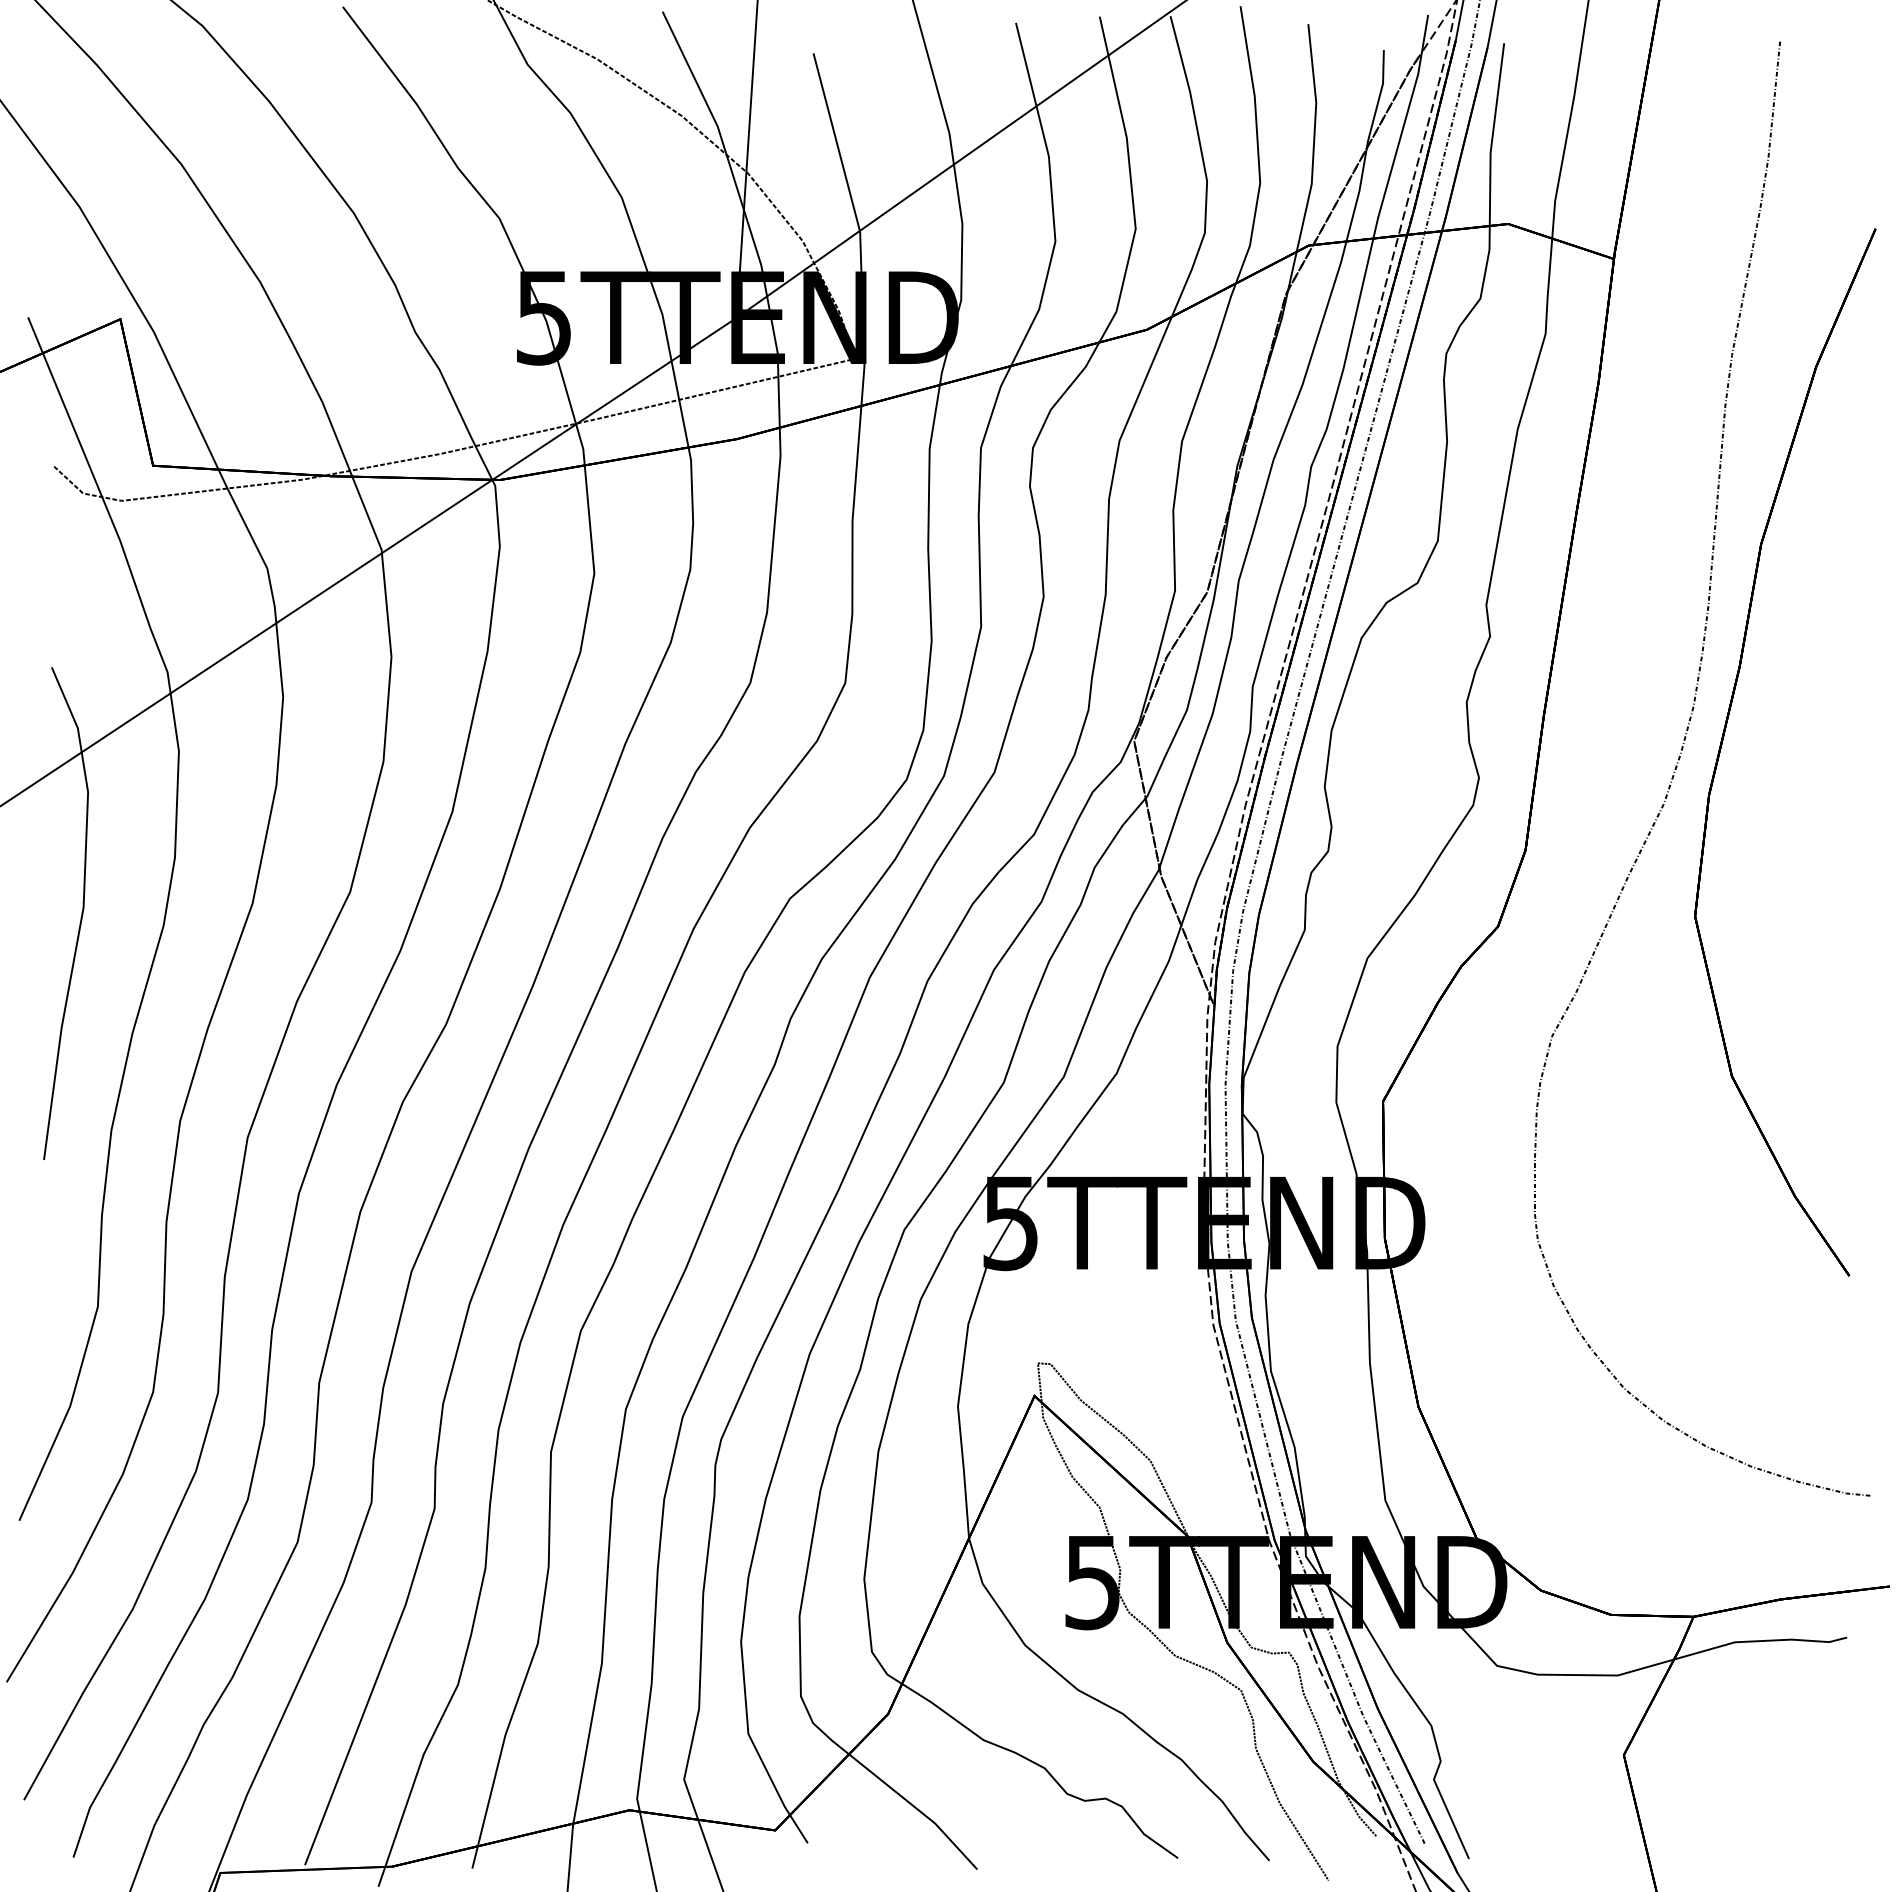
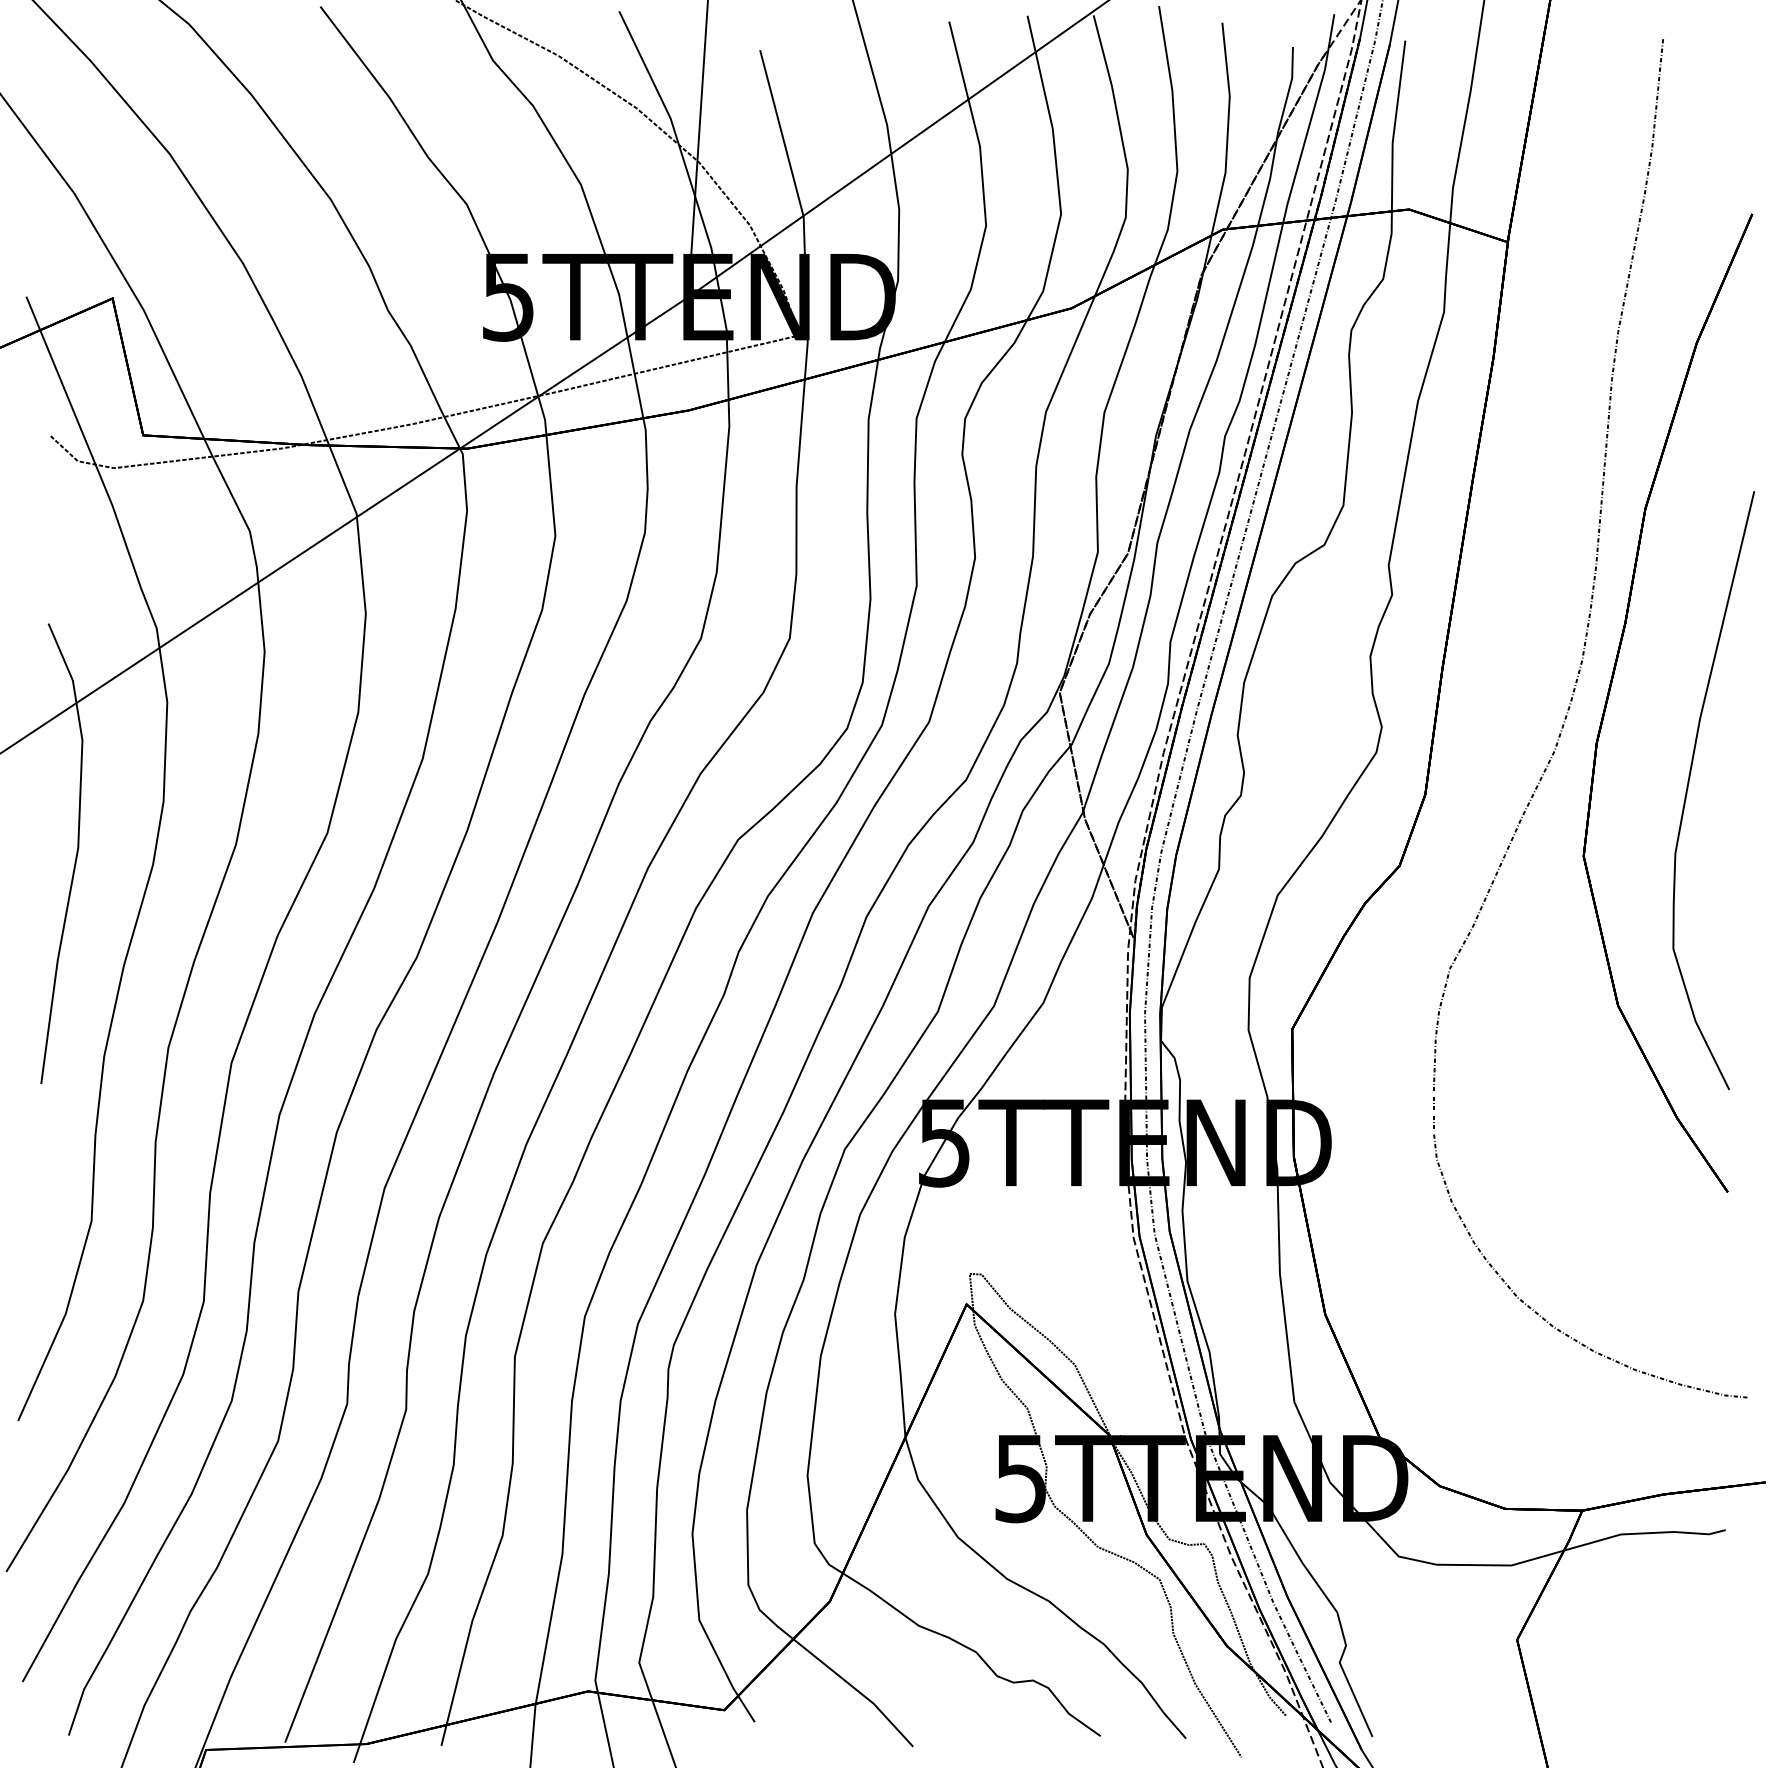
curve: (1807, 842) -> (1688, 787), added

